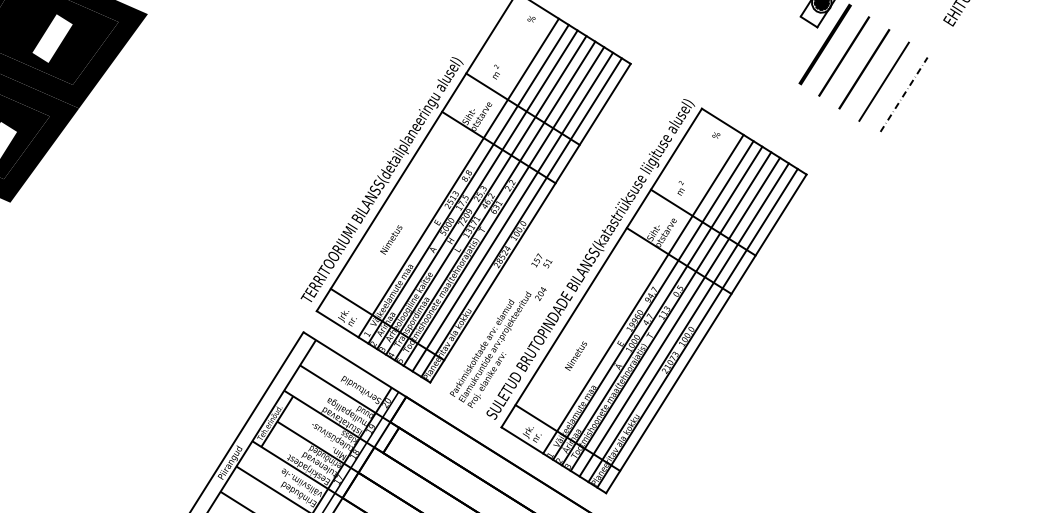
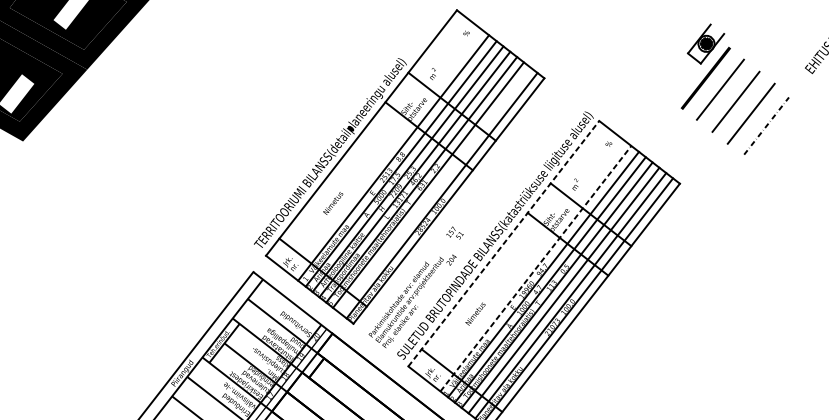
line: (512, 211) -> (435, 189), removed
line: (601, 267) -> (503, 243), solid -> dashed
line: (643, 293) -> (536, 268), solid -> dashed

